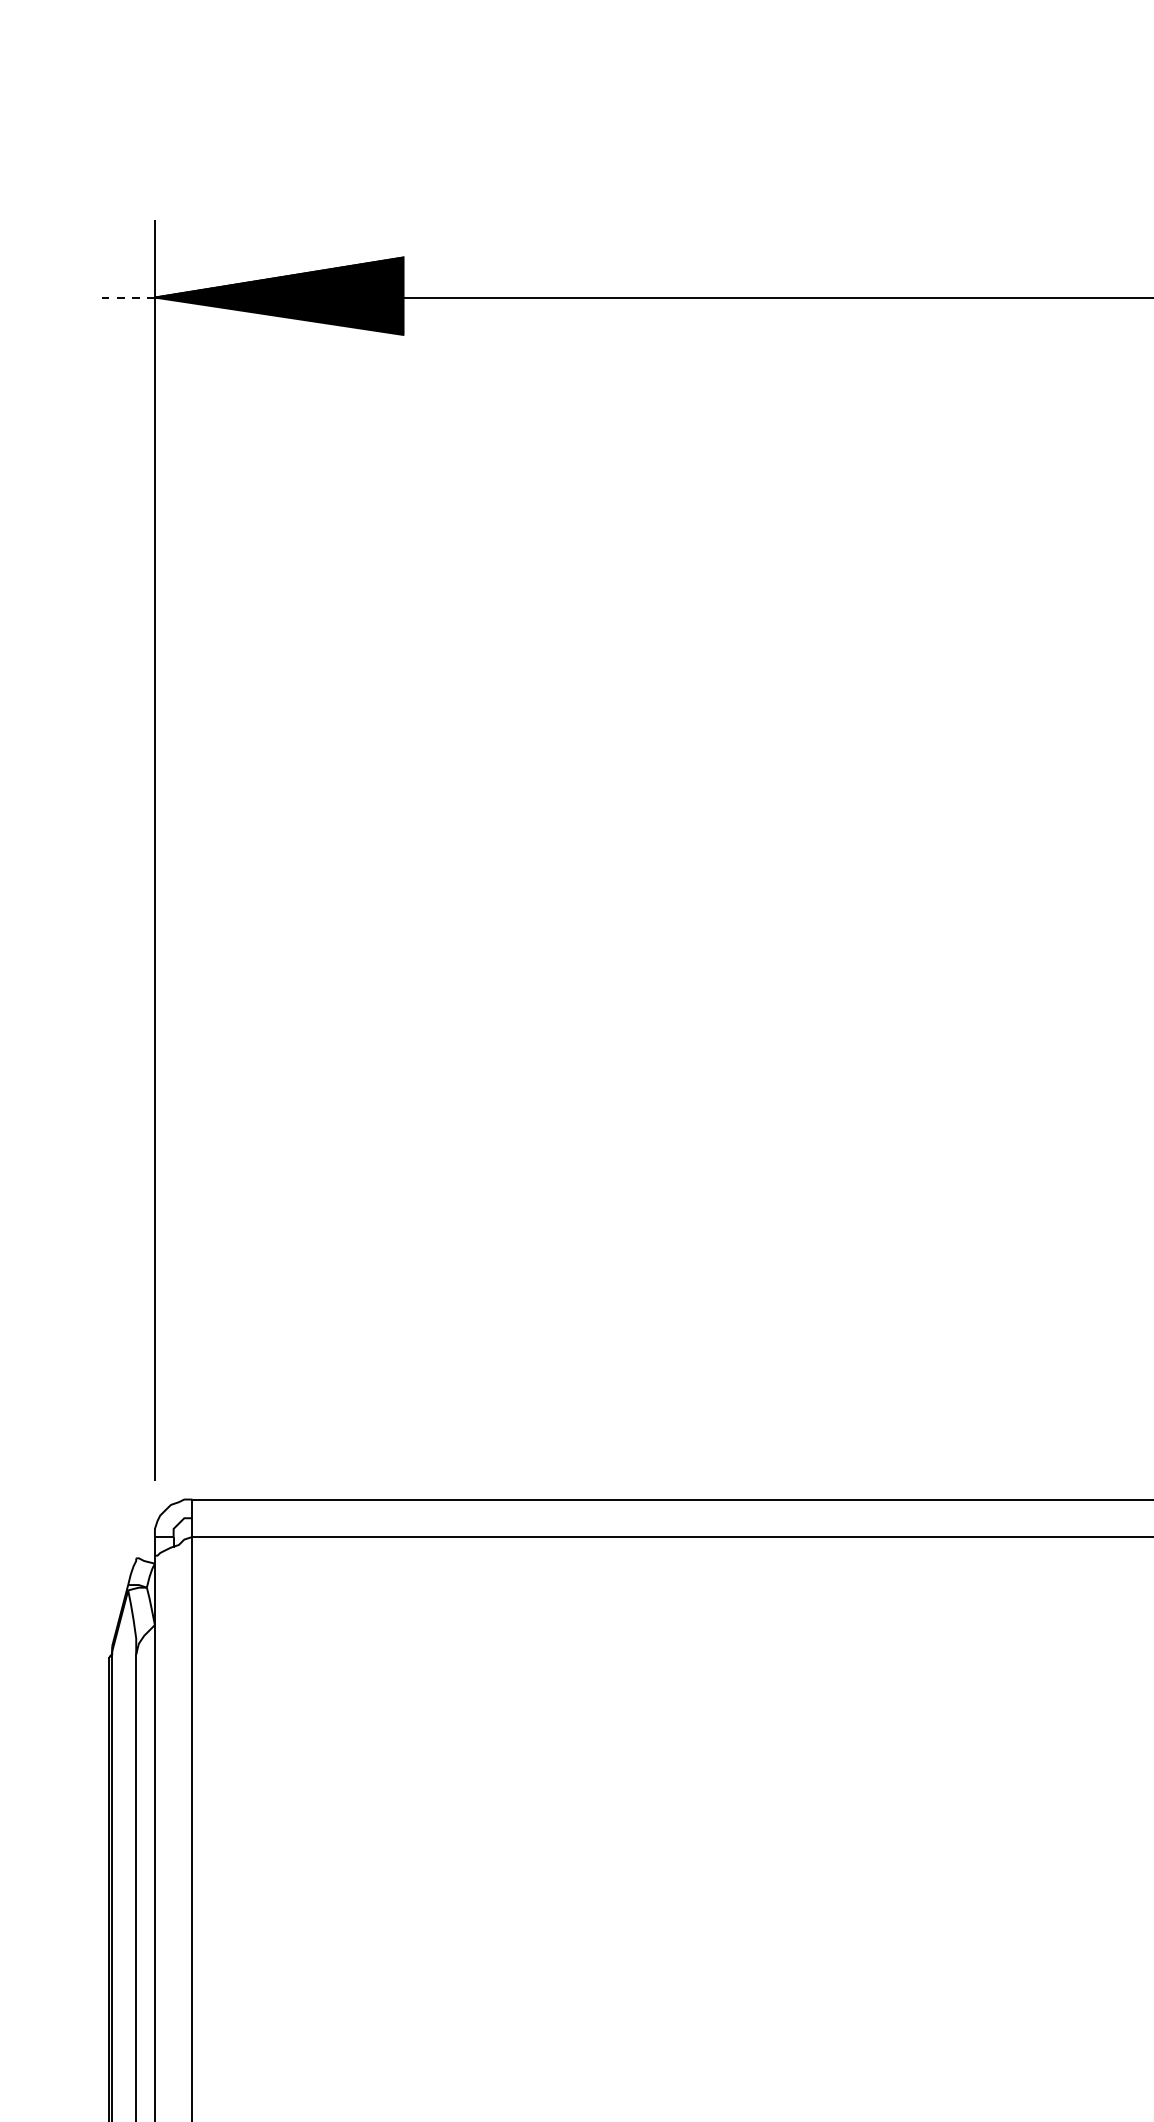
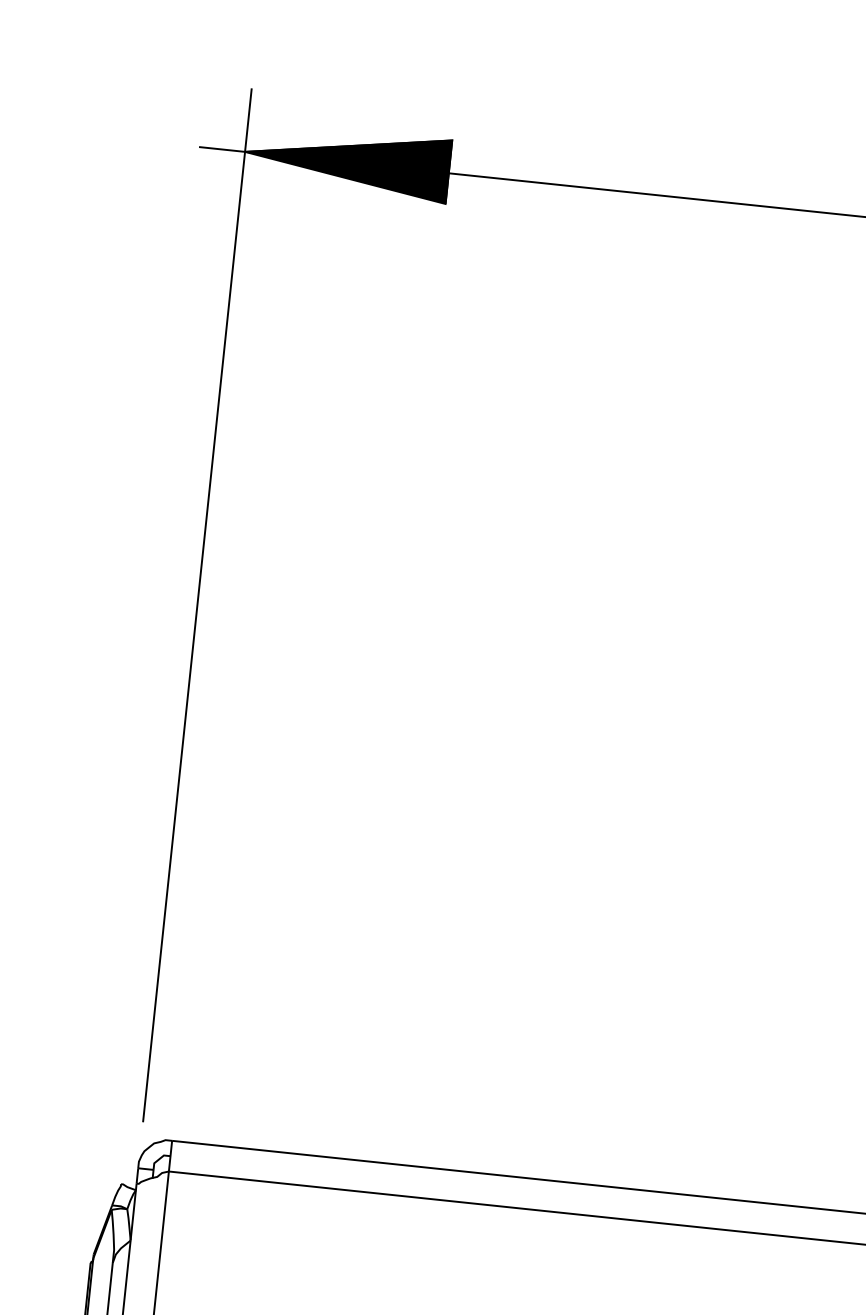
line: (126, 297) -> (221, 149), dashed -> solid

